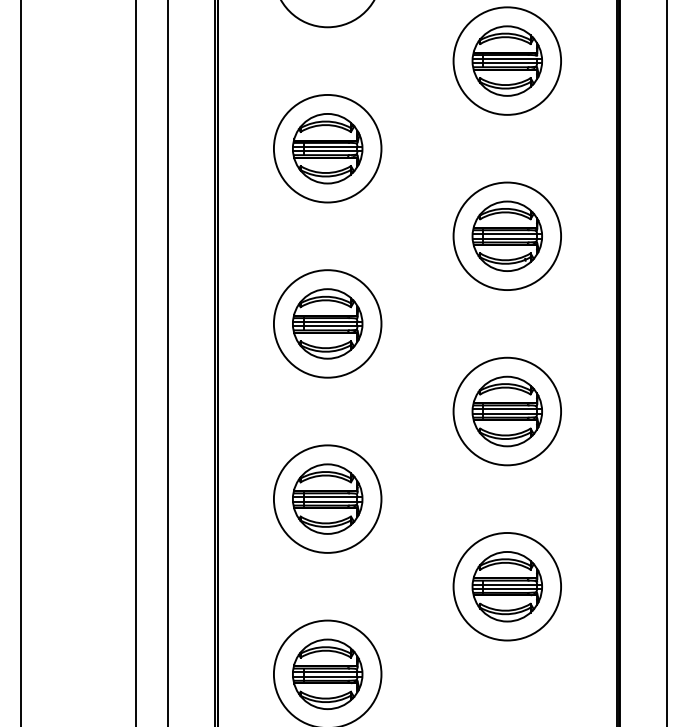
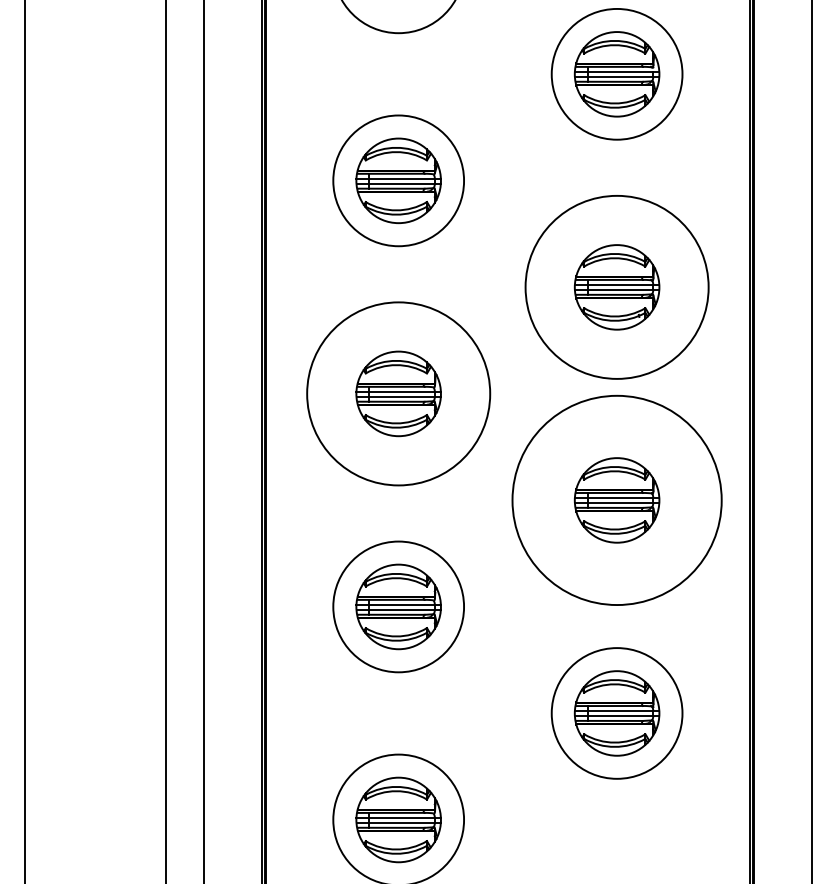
circle: (507, 236) -> (617, 287), size x1.4
circle: (327, 323) -> (398, 393), size x1.4
circle: (507, 411) -> (617, 500), size x1.6

